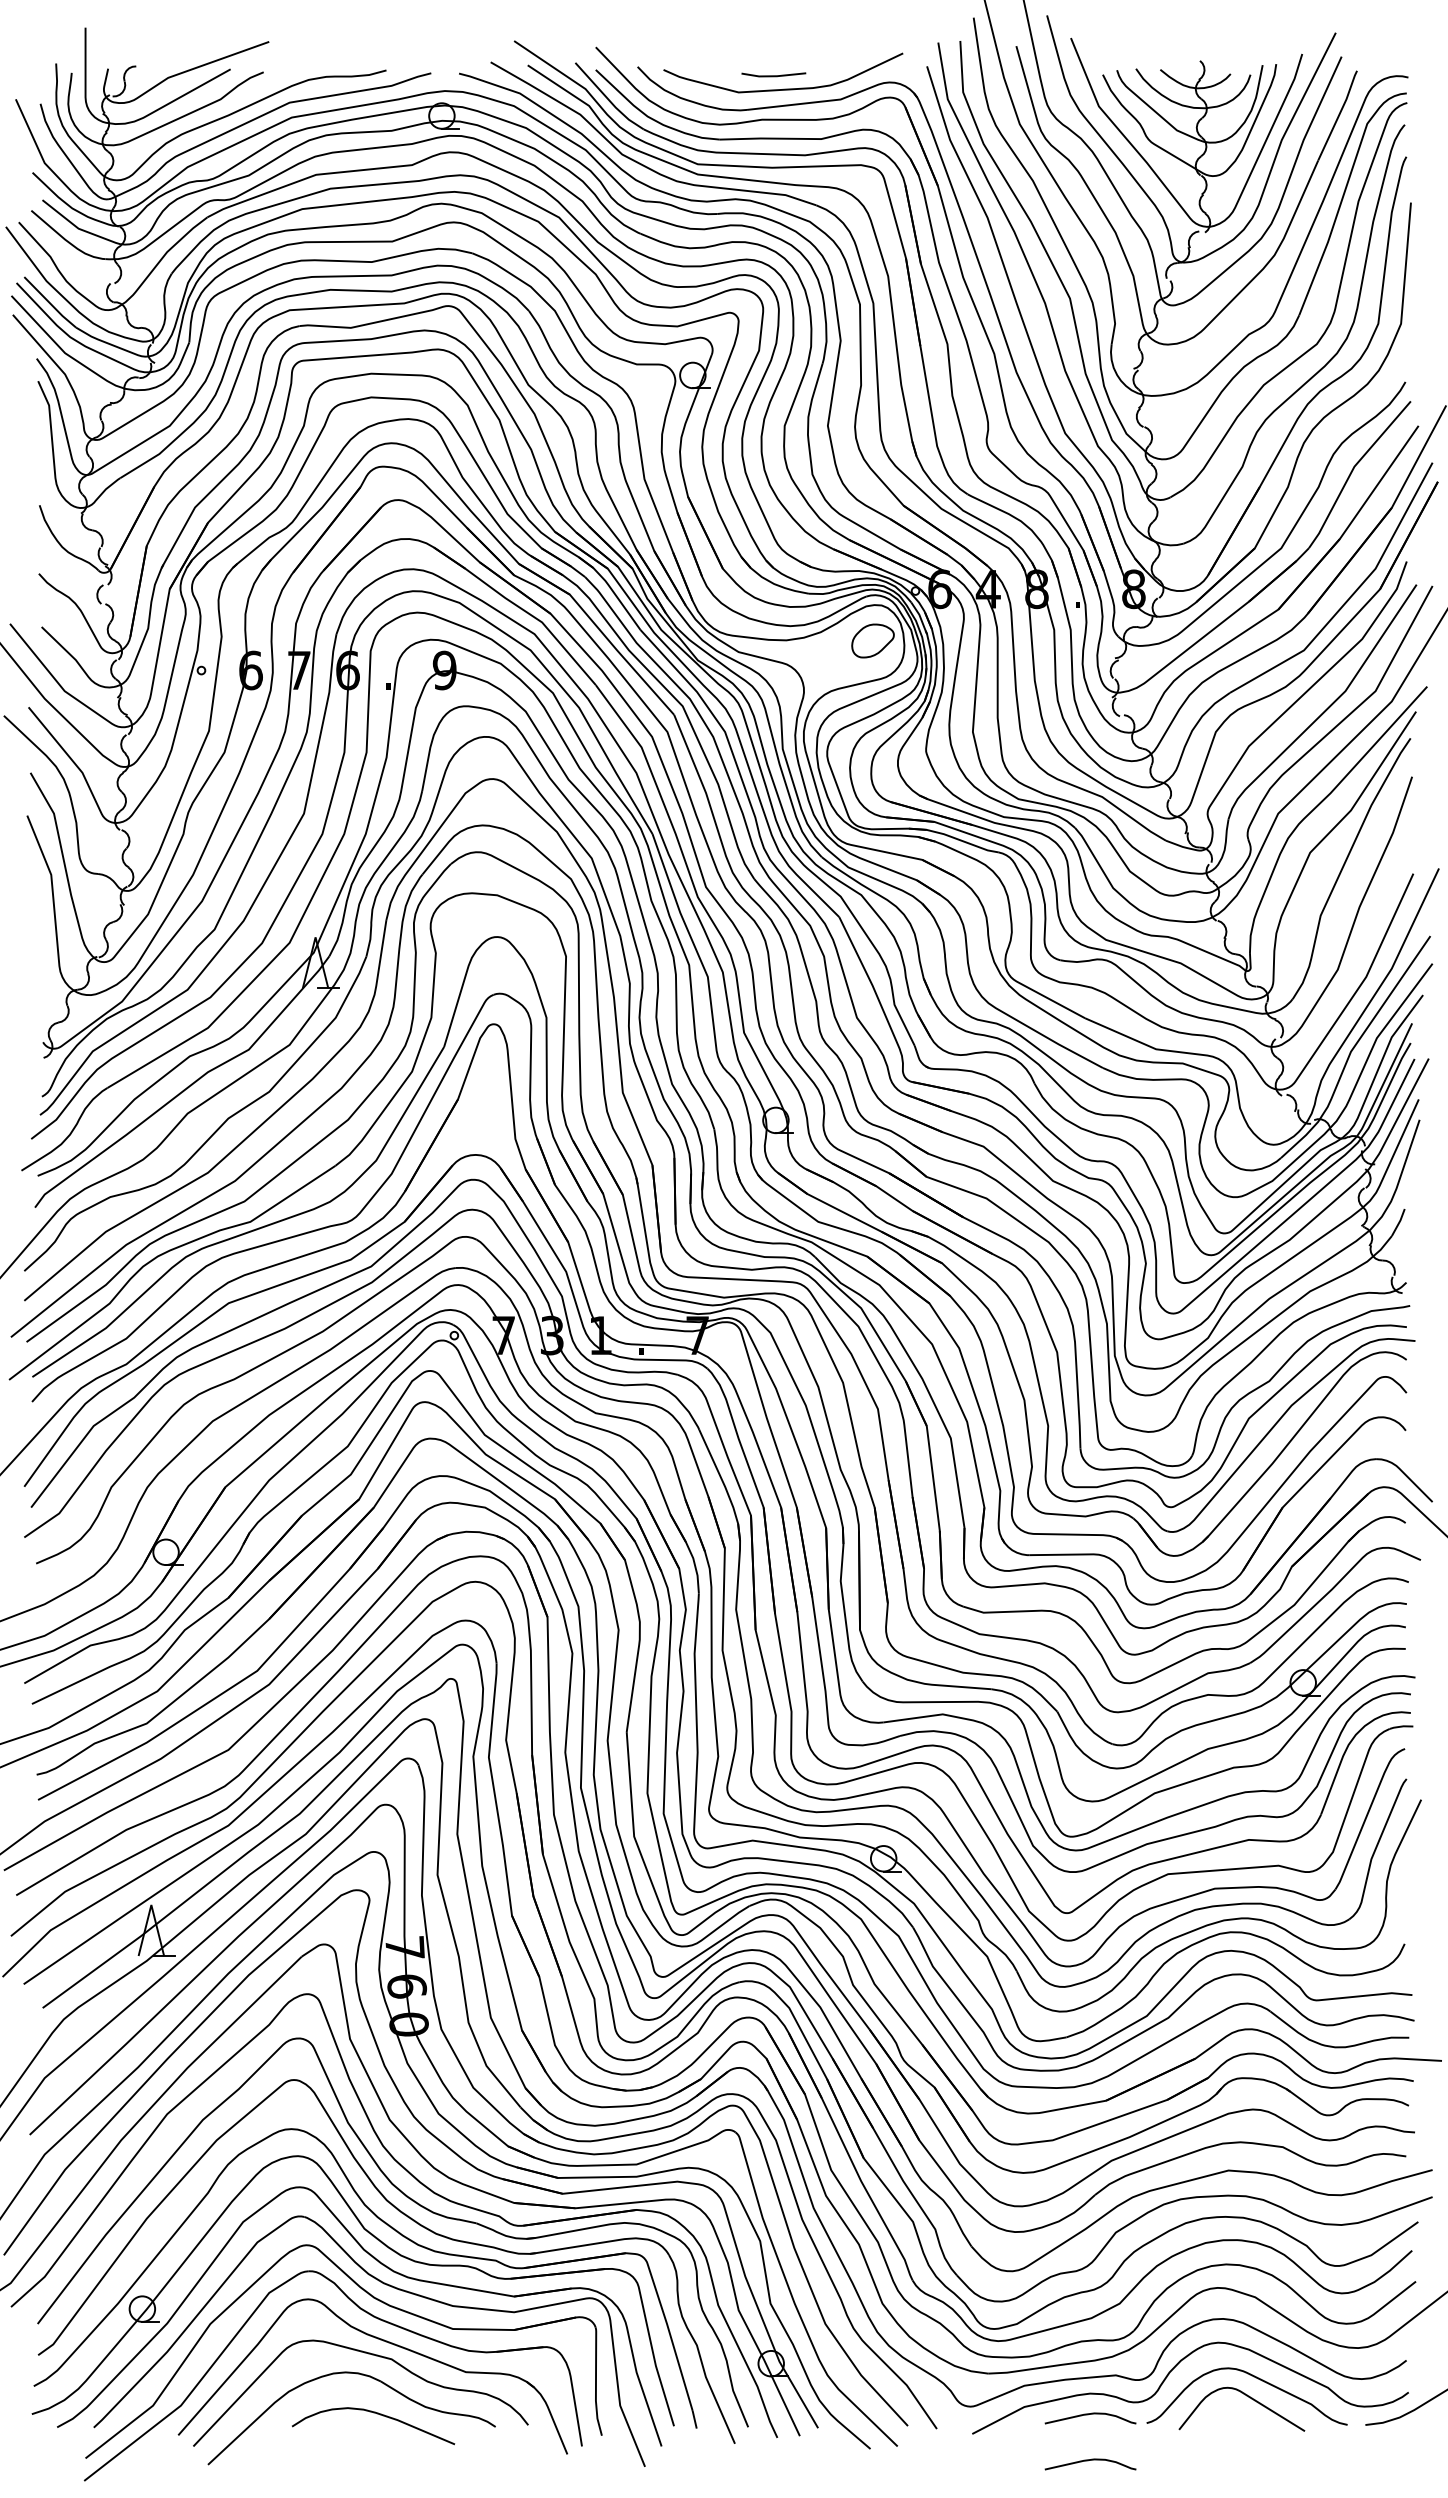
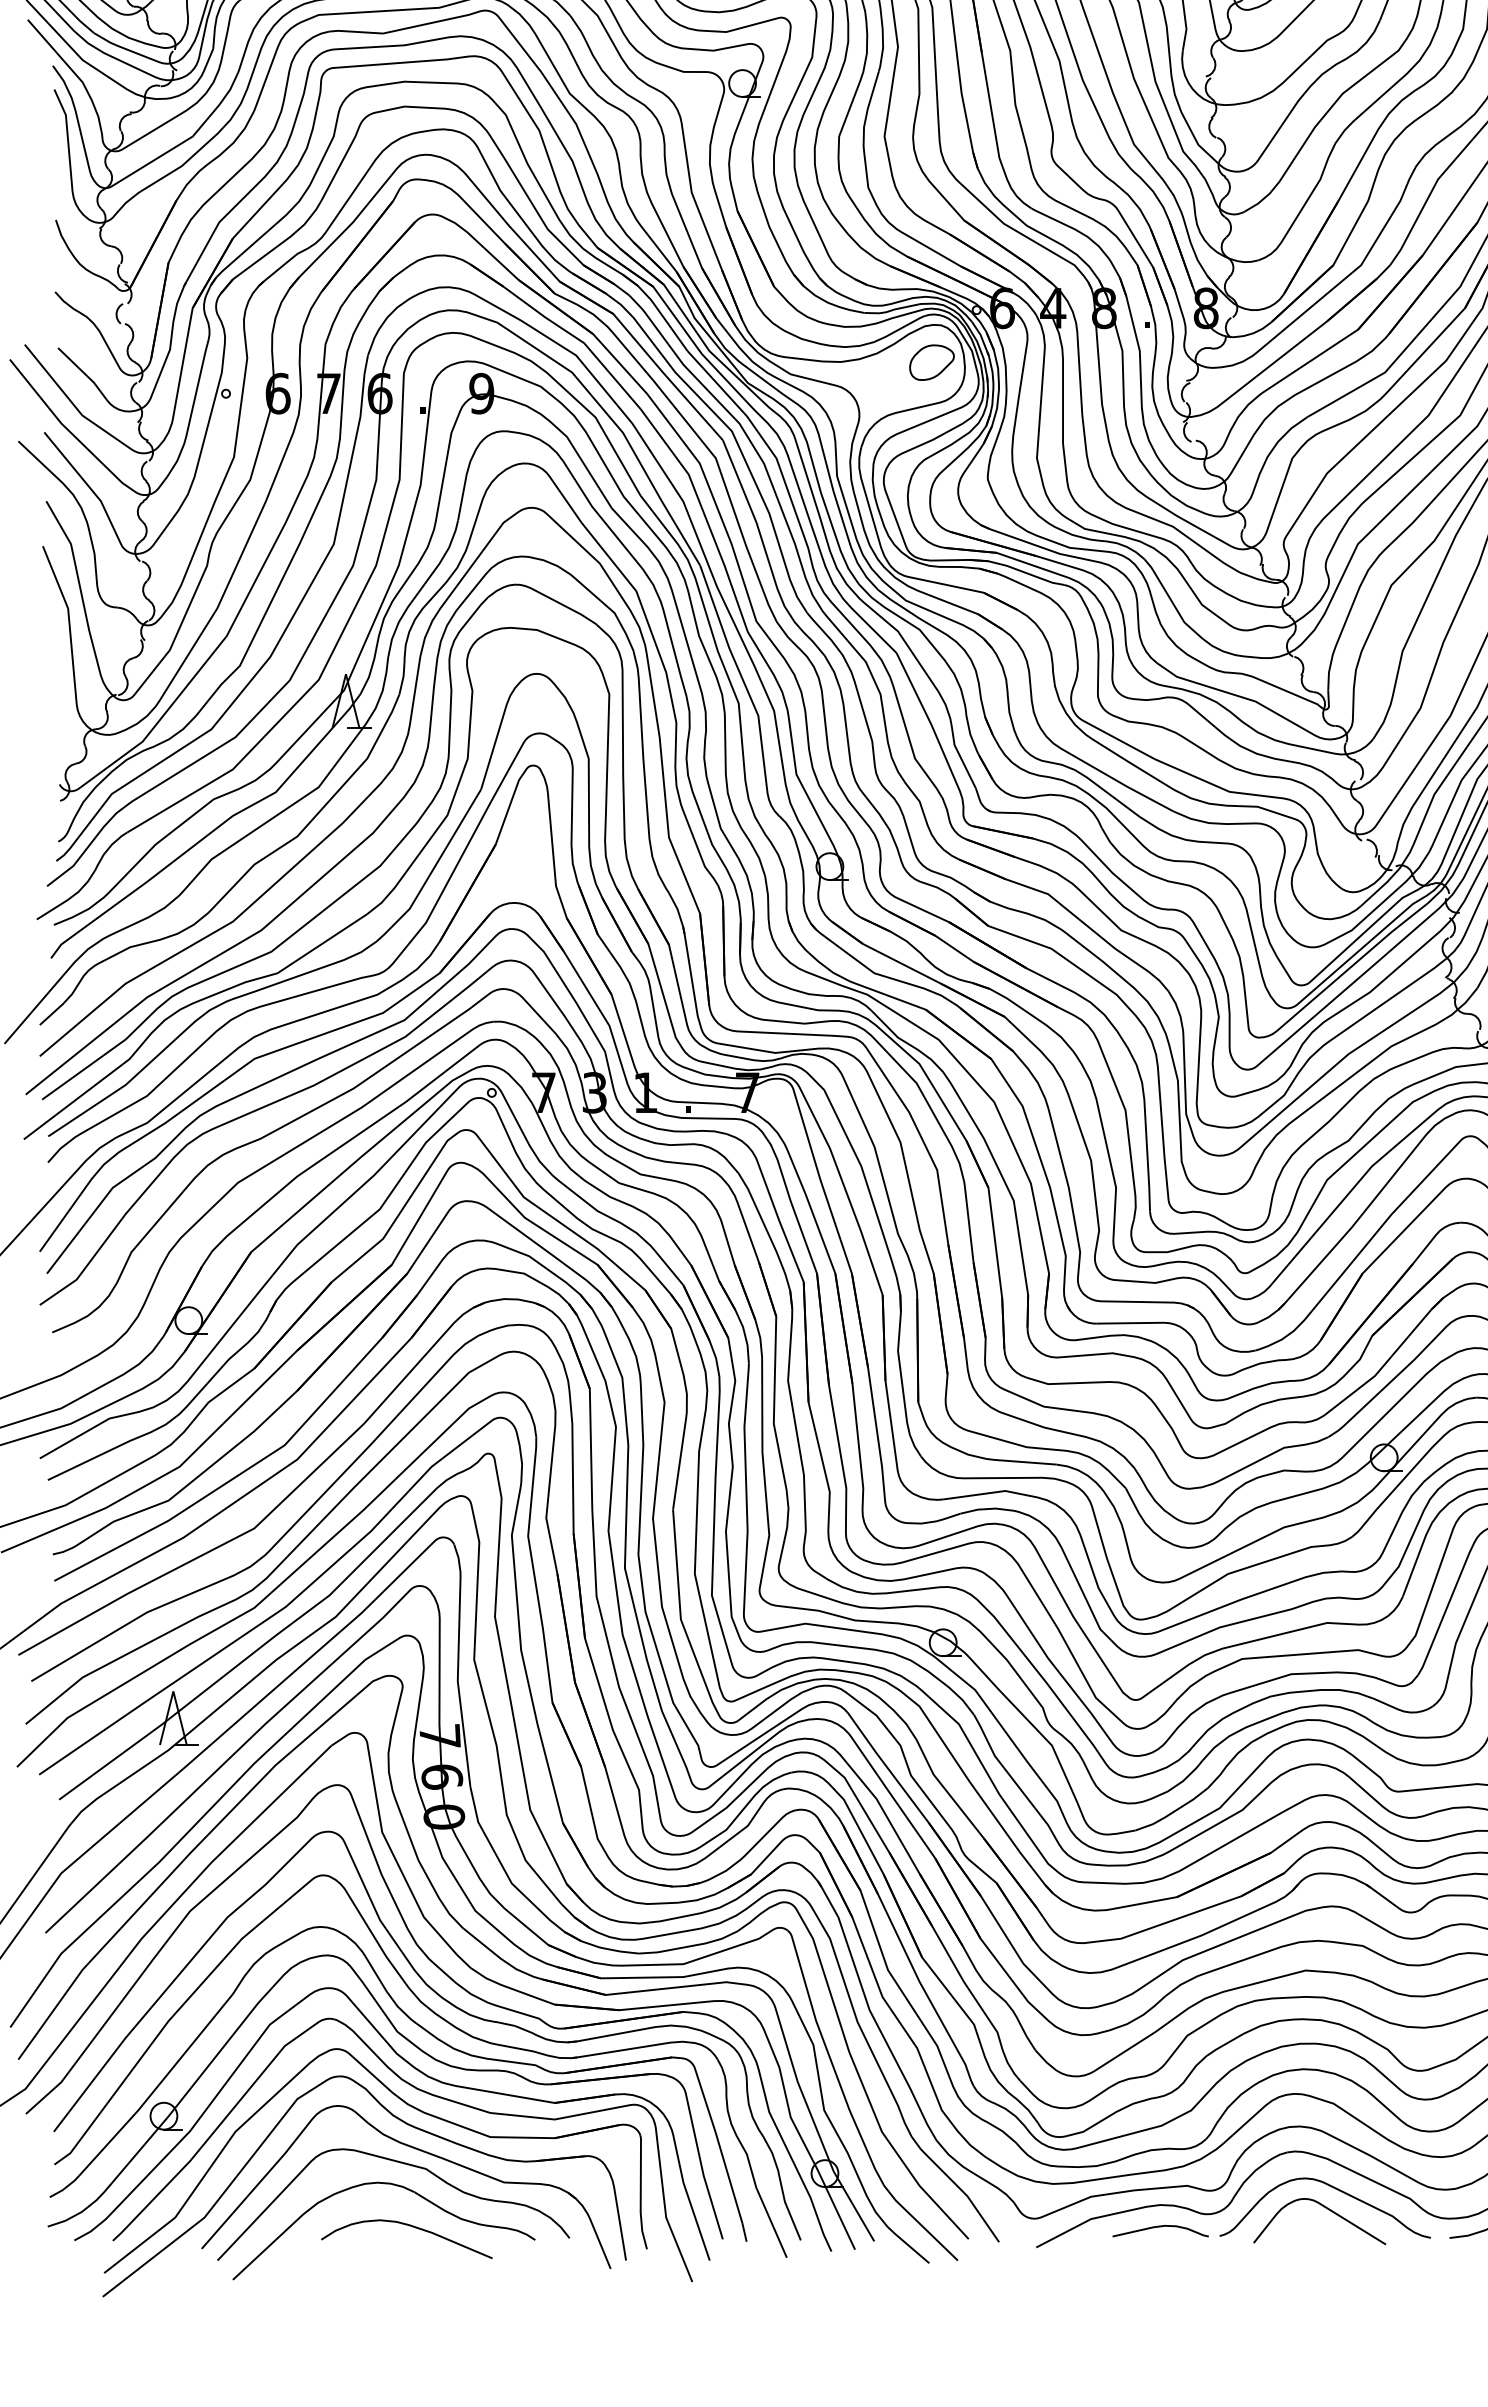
curve: (1088, 2461) -> (1158, 2276), removed

